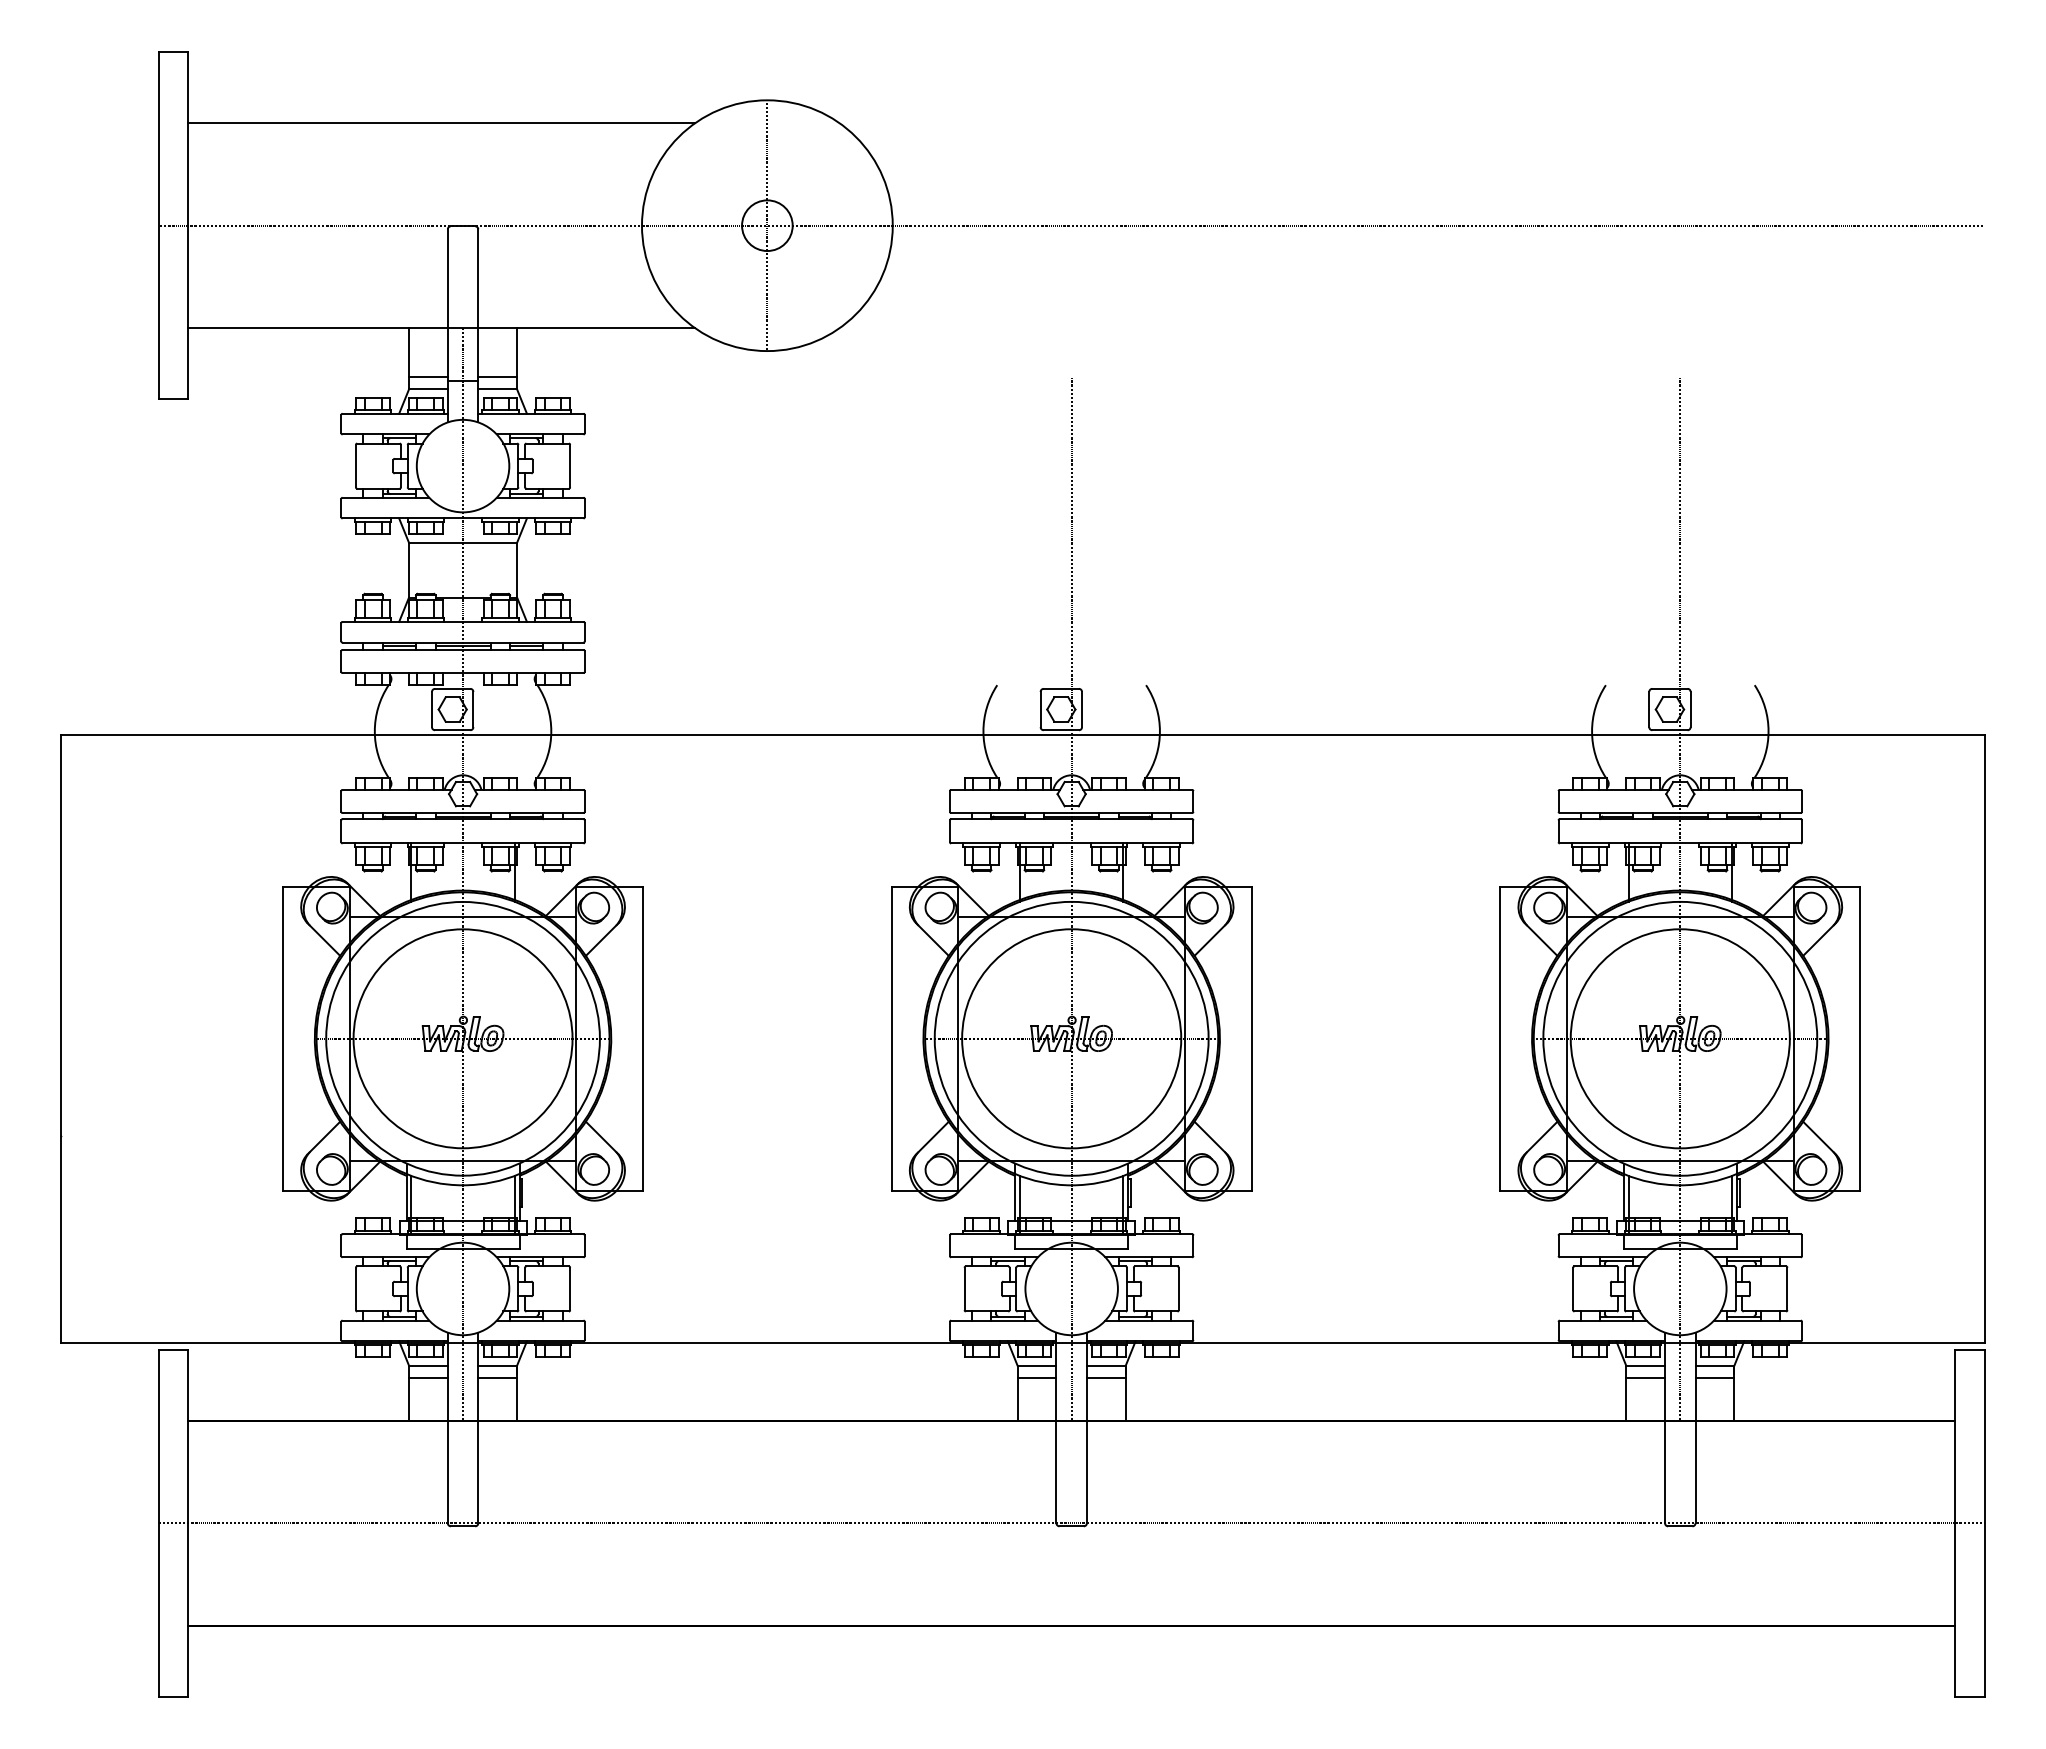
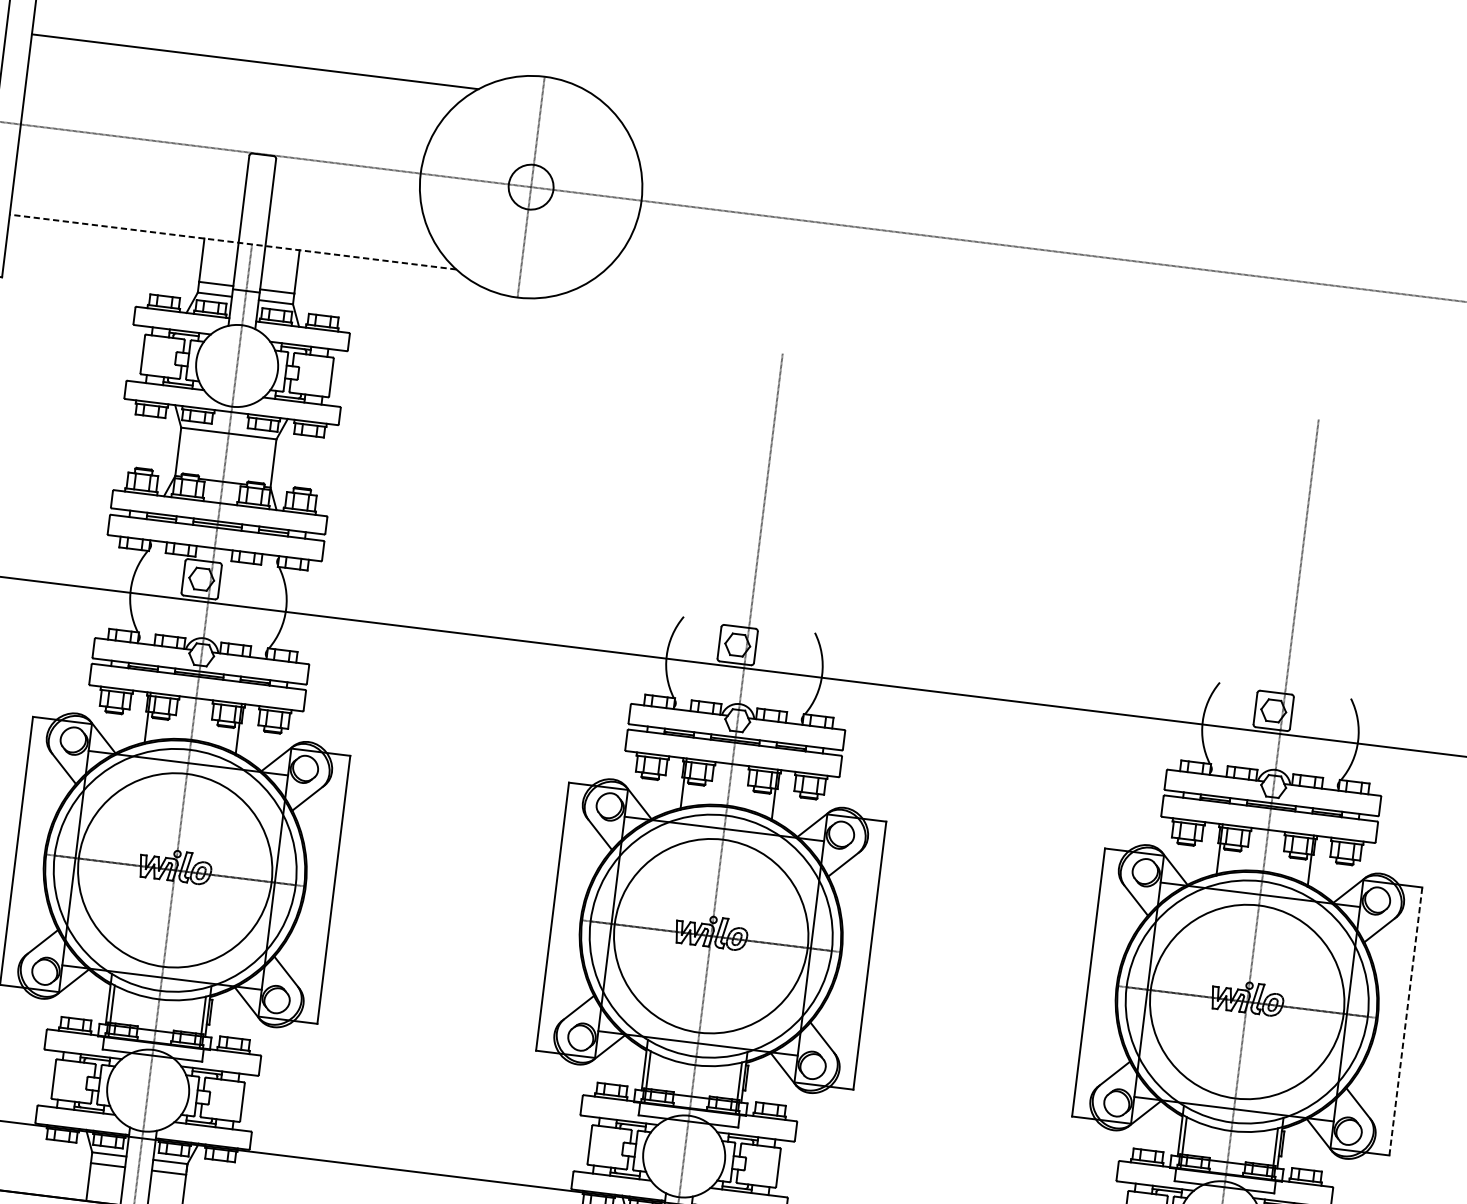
line: (441, 328) -> (233, 242), solid -> dashed
line: (1860, 1038) -> (1405, 1021), solid -> dashed

